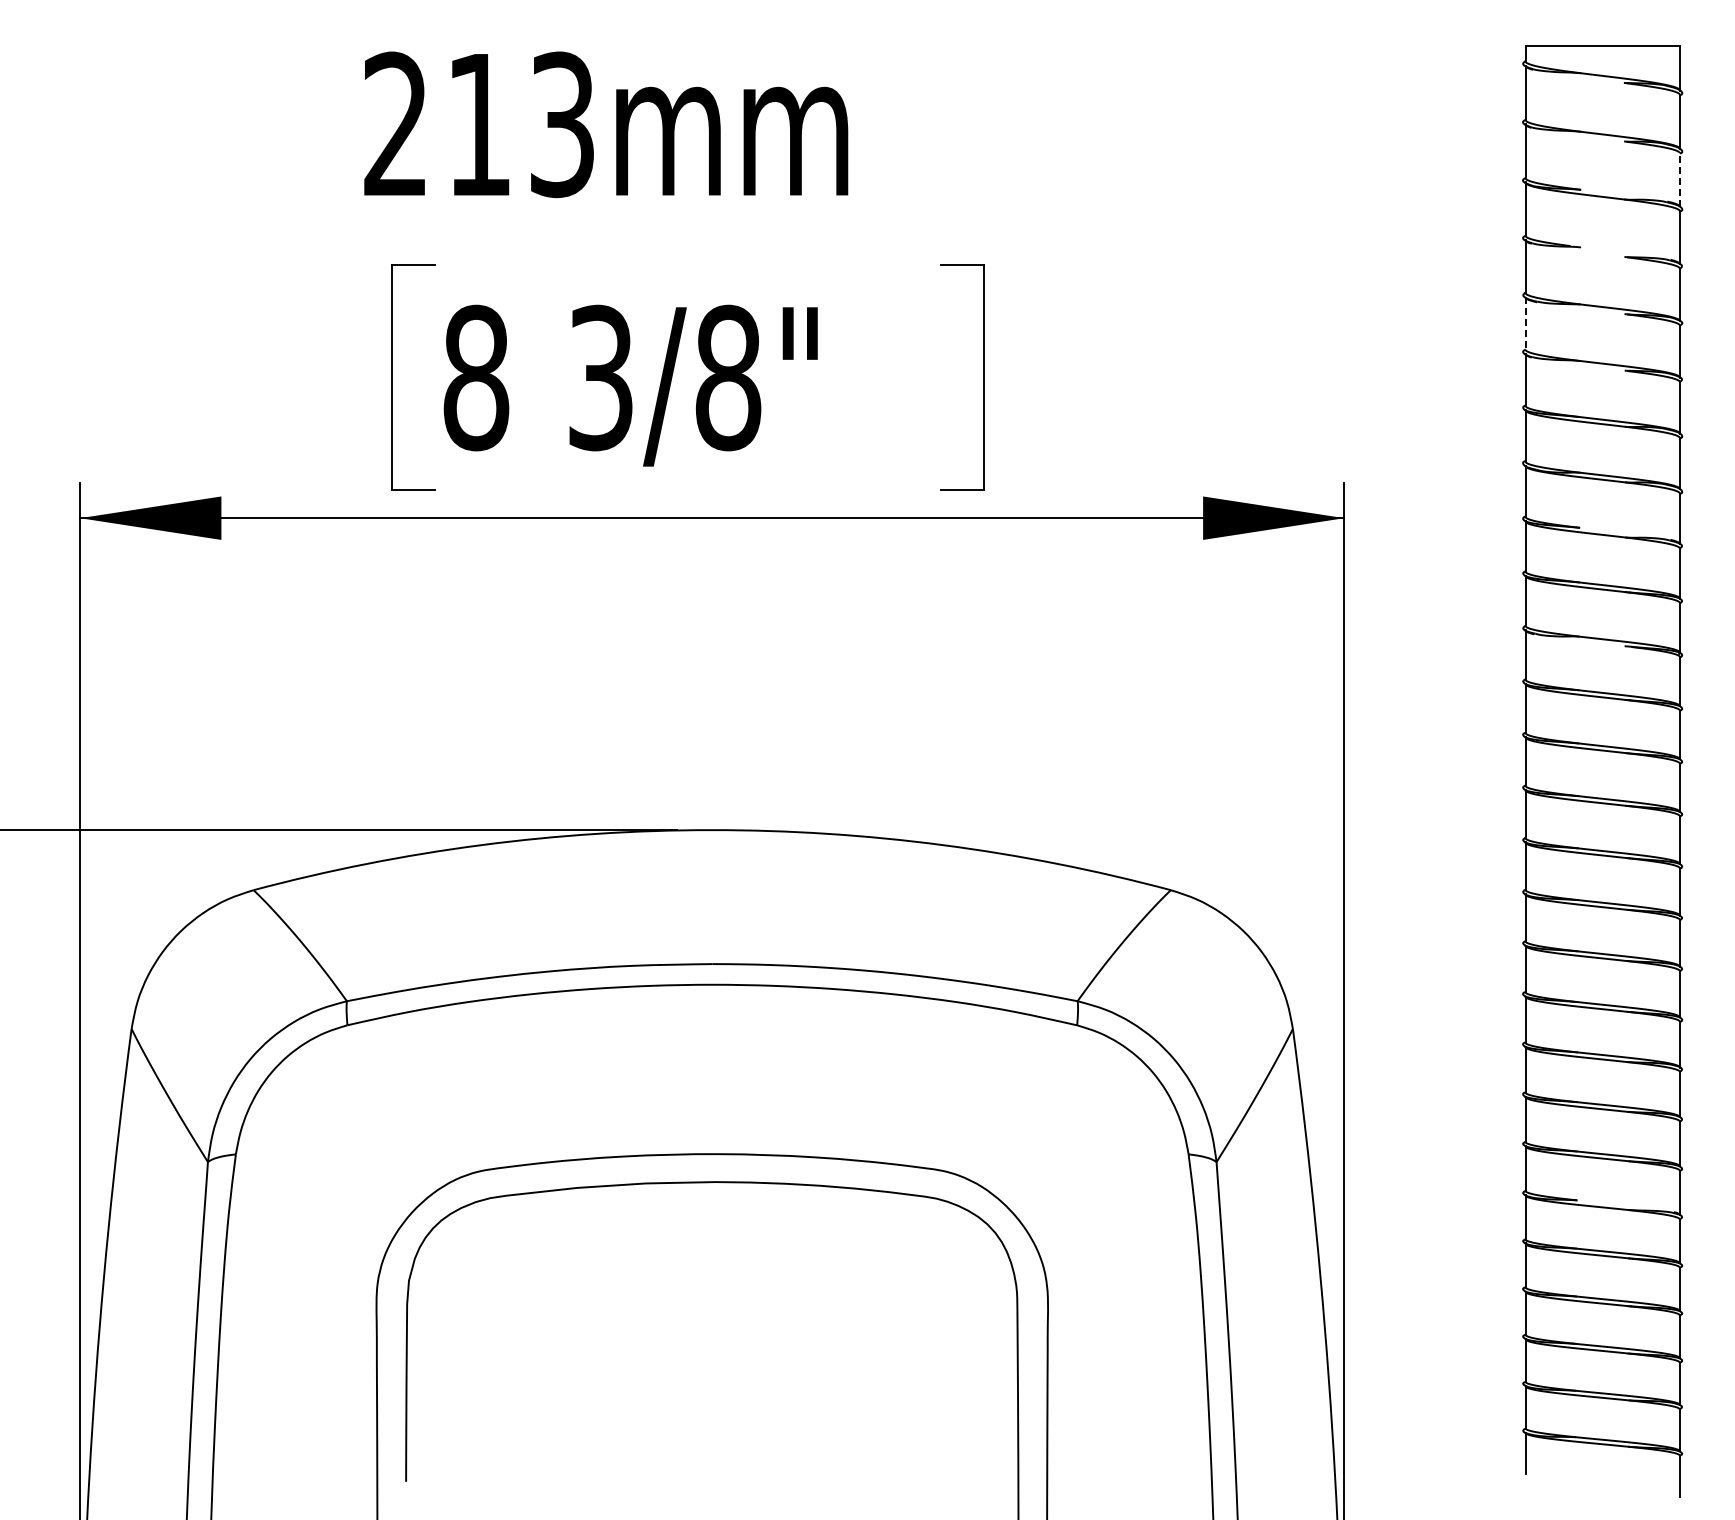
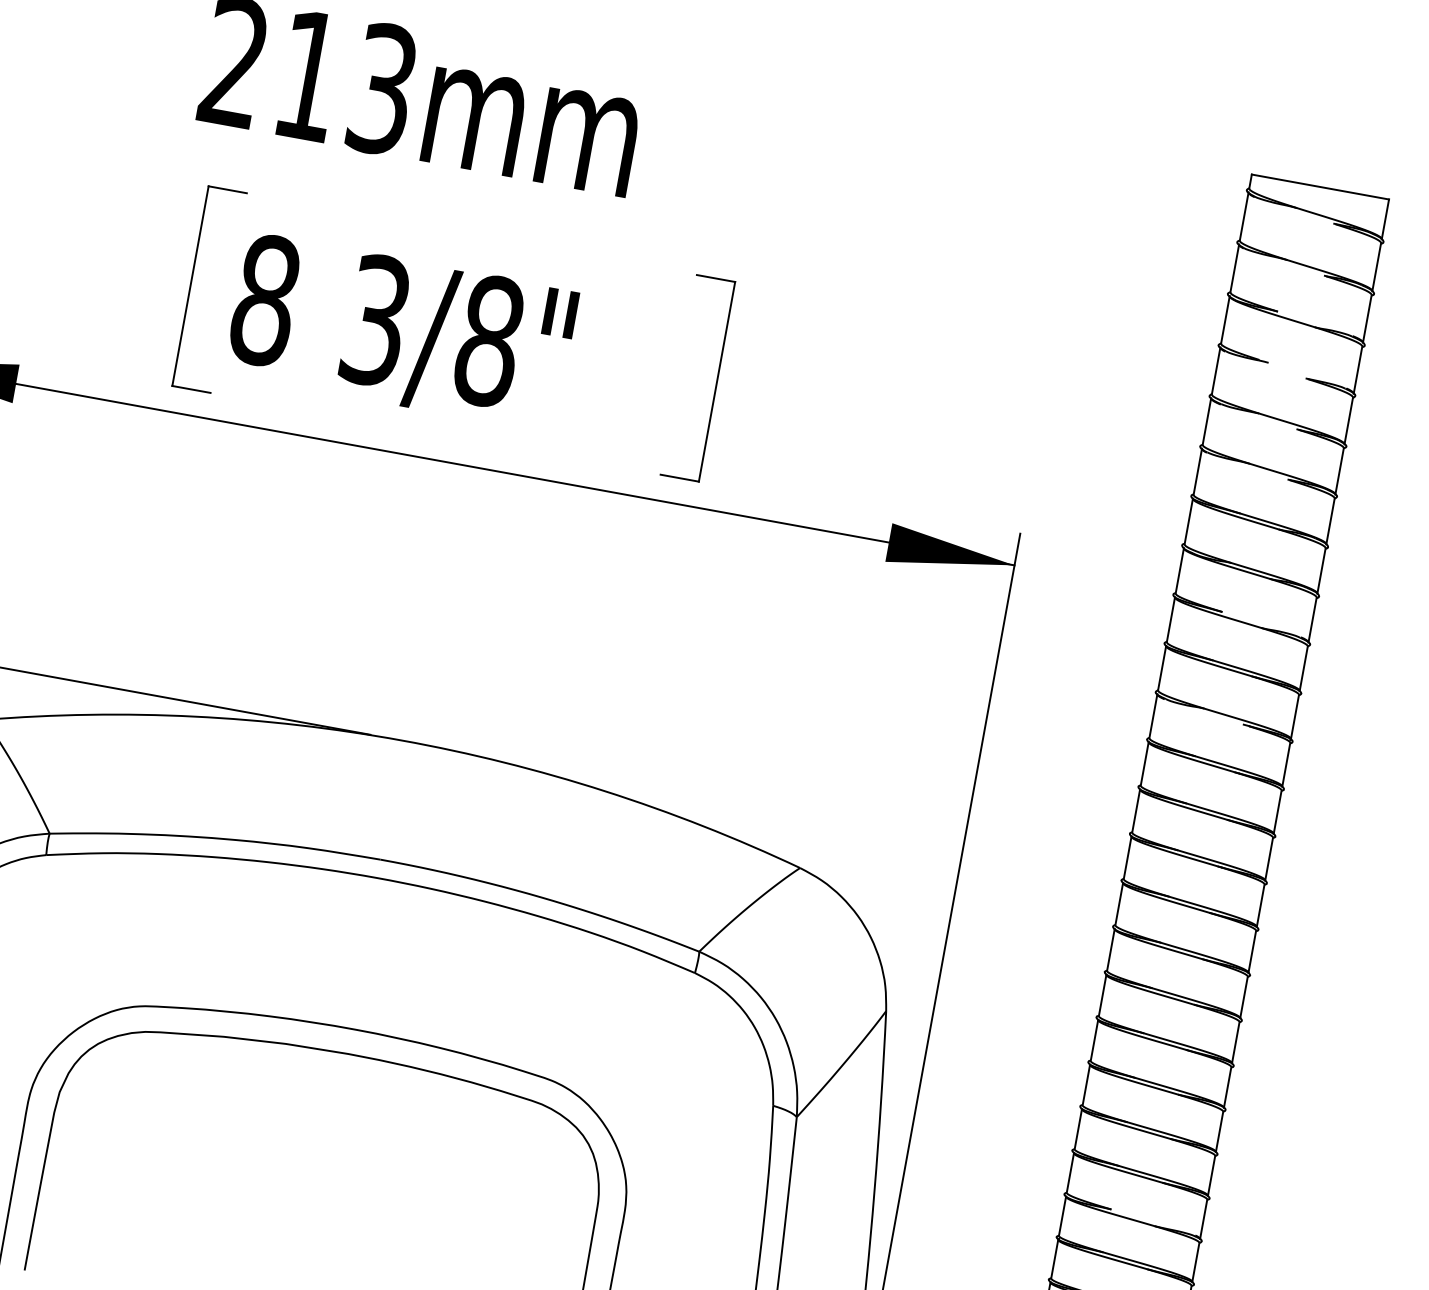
line: (1679, 180) -> (1366, 319), dashed -> solid
line: (1525, 323) -> (1206, 421), dashed -> solid

